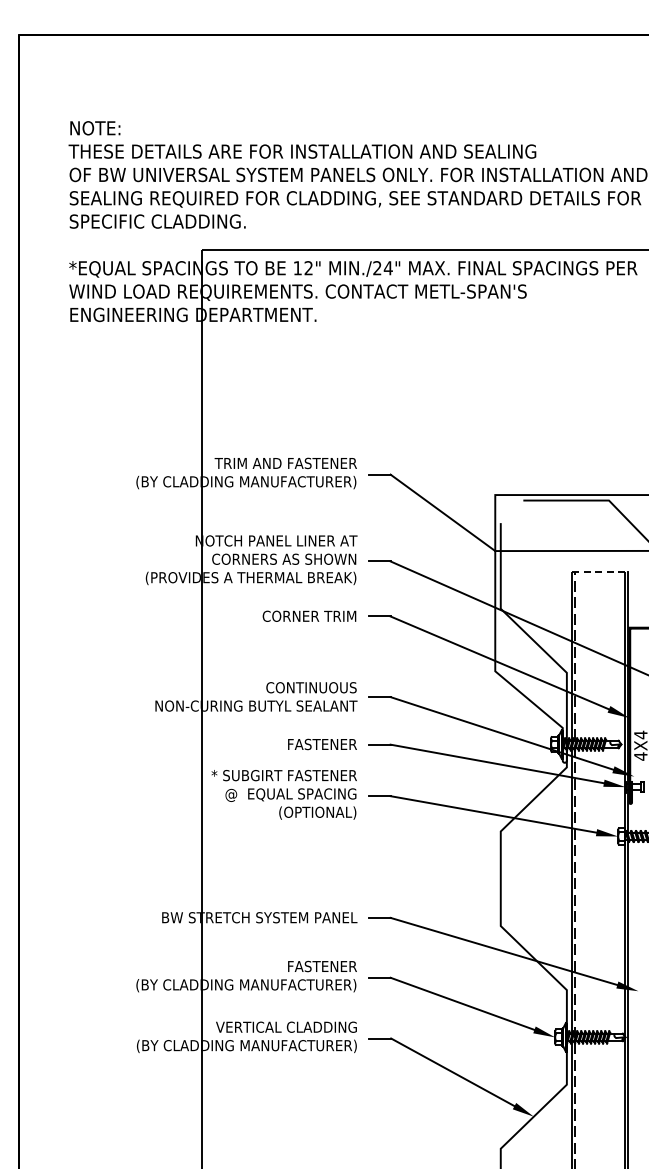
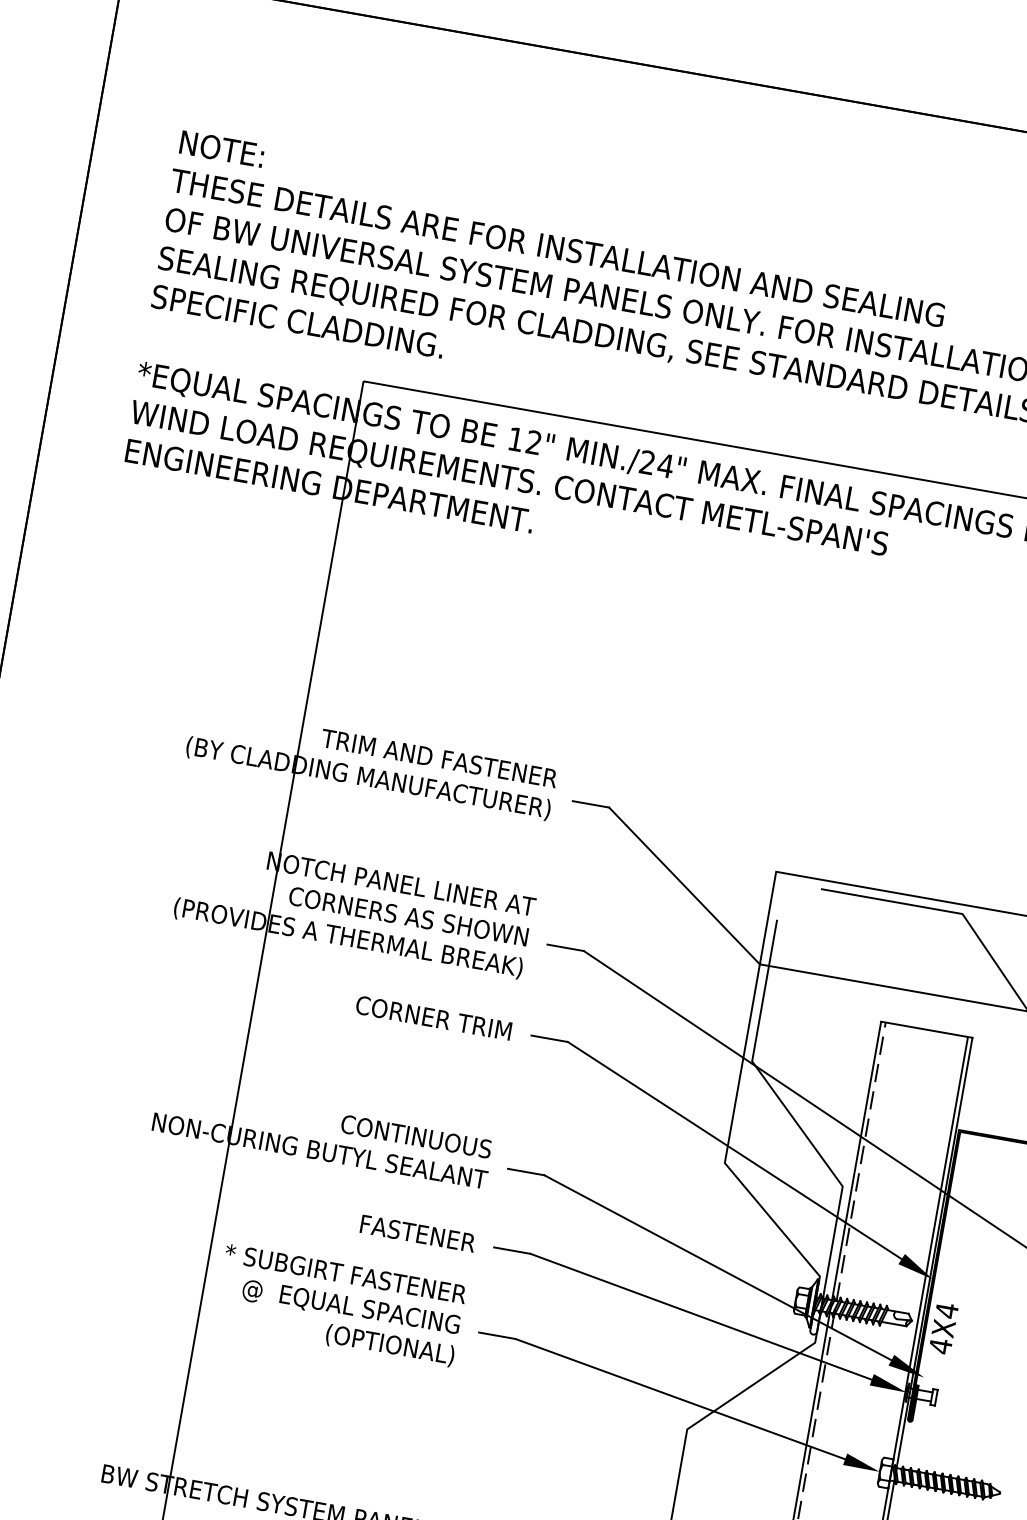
line: (600, 572) -> (927, 1030), dashed -> solid

